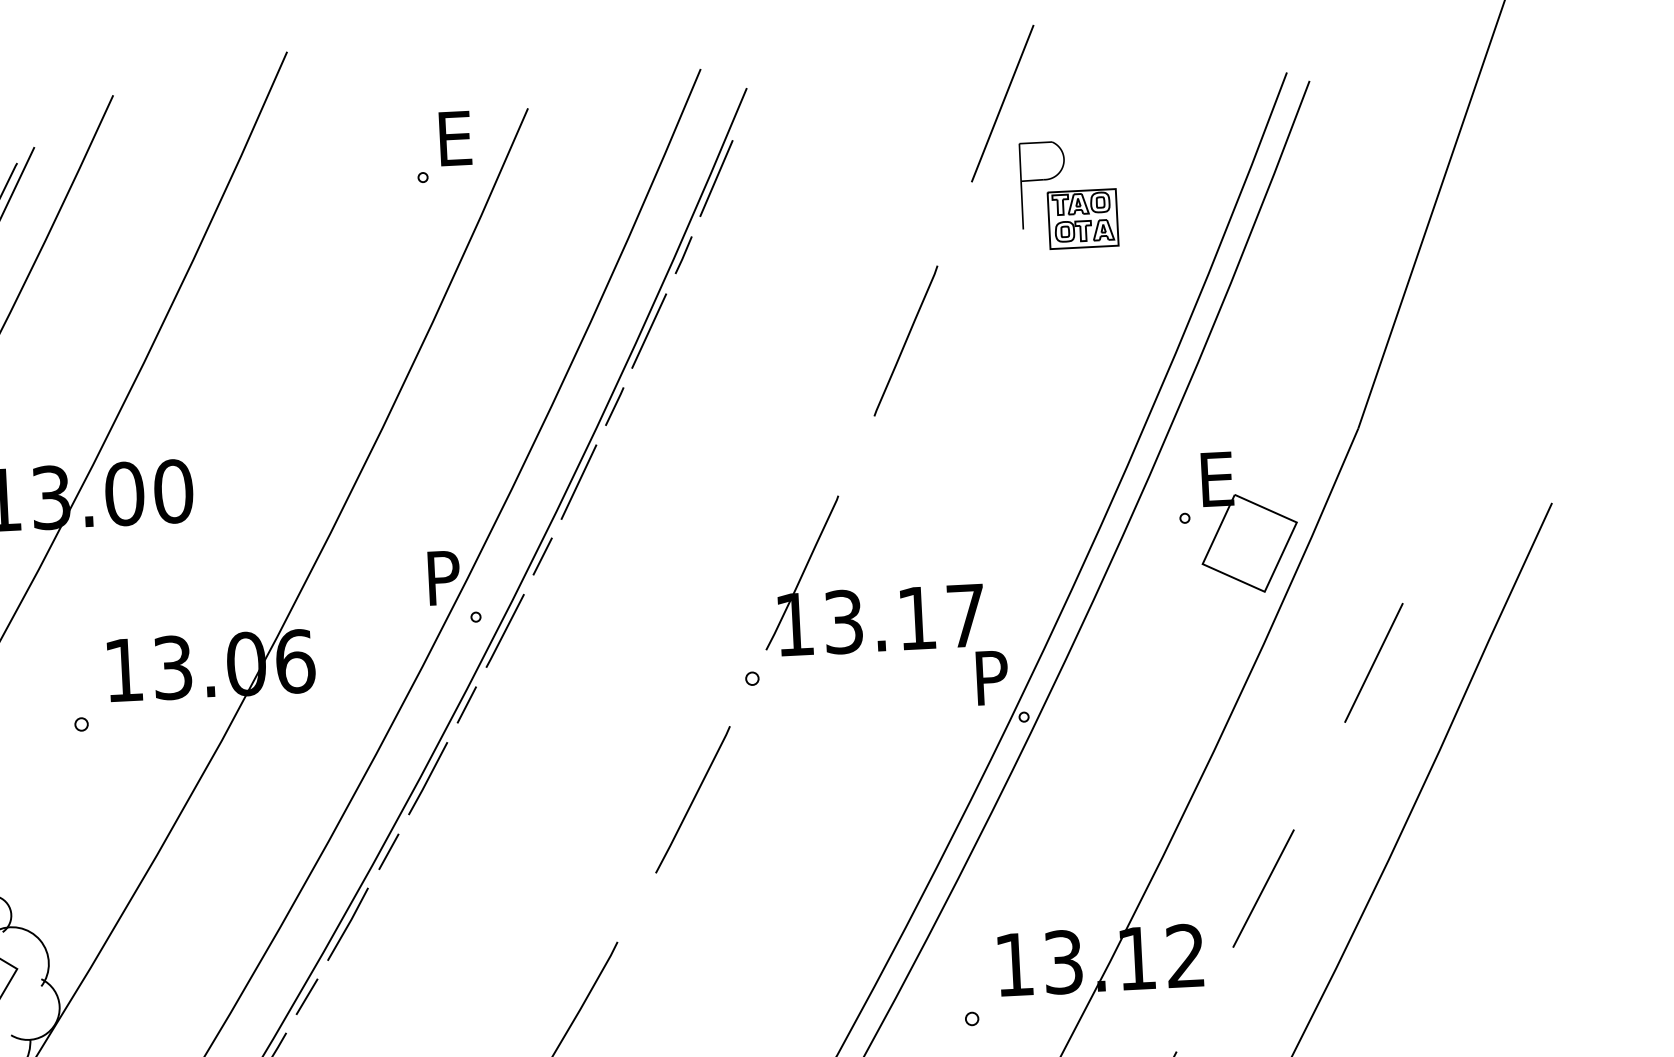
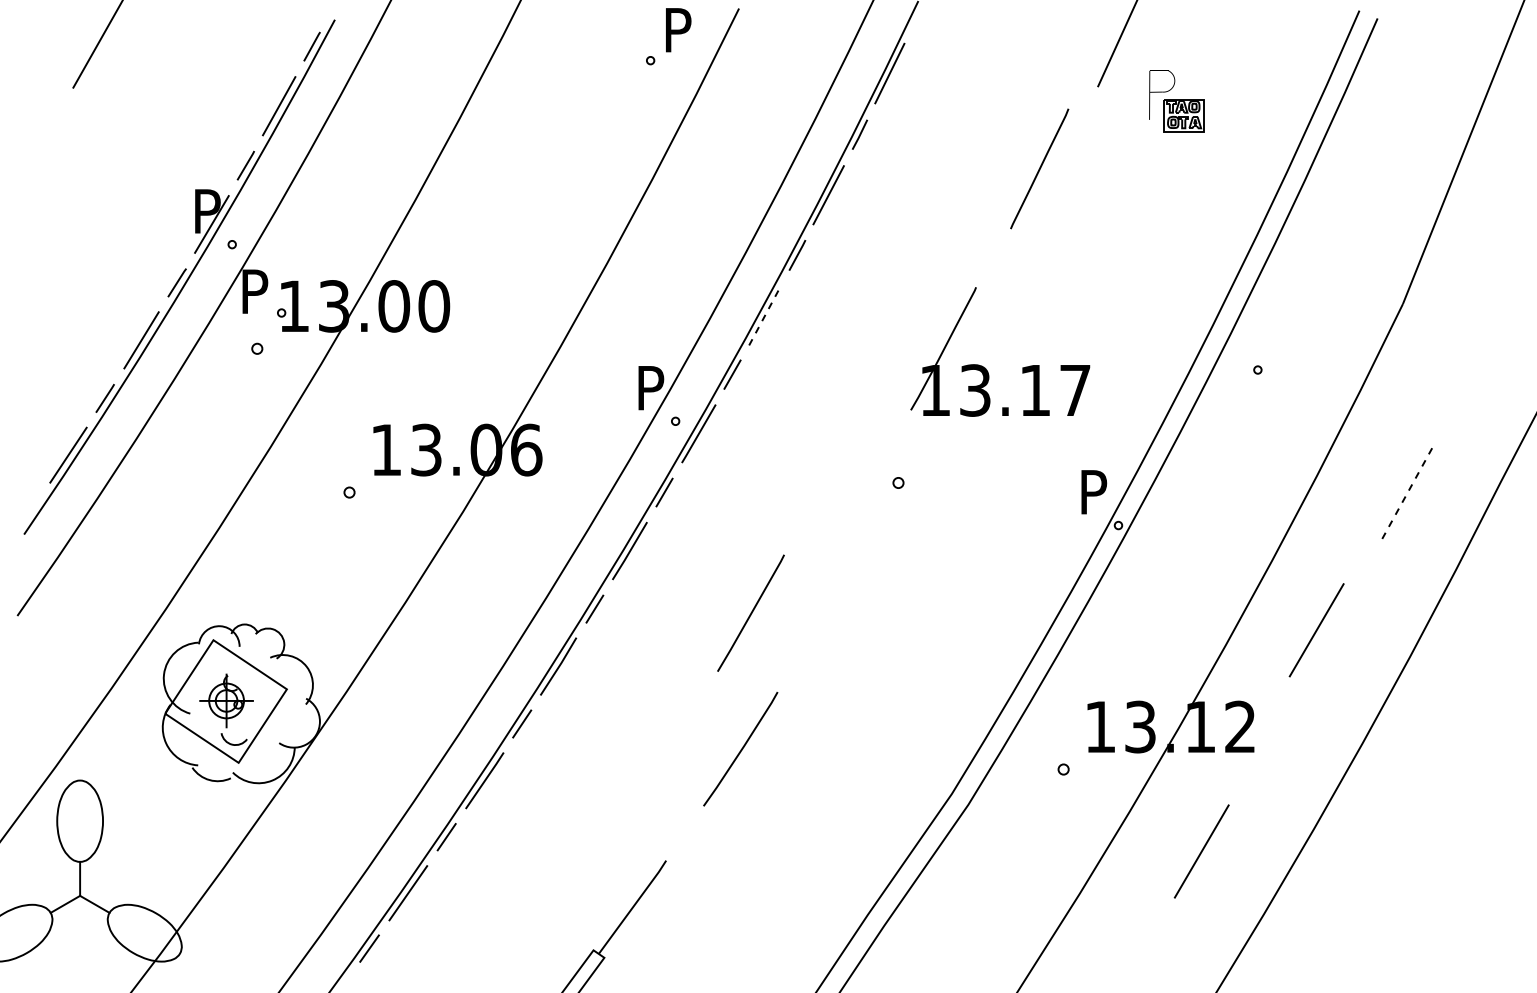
text: (458, 138) -> (681, 30), E -> P
part: (1068, 194) -> (1176, 101), size x0.7
line: (905, 340) -> (1039, 168), moved
line: (579, 482) -> (765, 315), solid -> dashed
part: (1248, 521) -> (1309, 375), removed
part: (854, 593) -> (985, 367), moved
line: (1373, 663) -> (1405, 496), solid -> dashed
line: (692, 798) -> (750, 612), moved
line: (1263, 888) -> (1316, 630), moved

